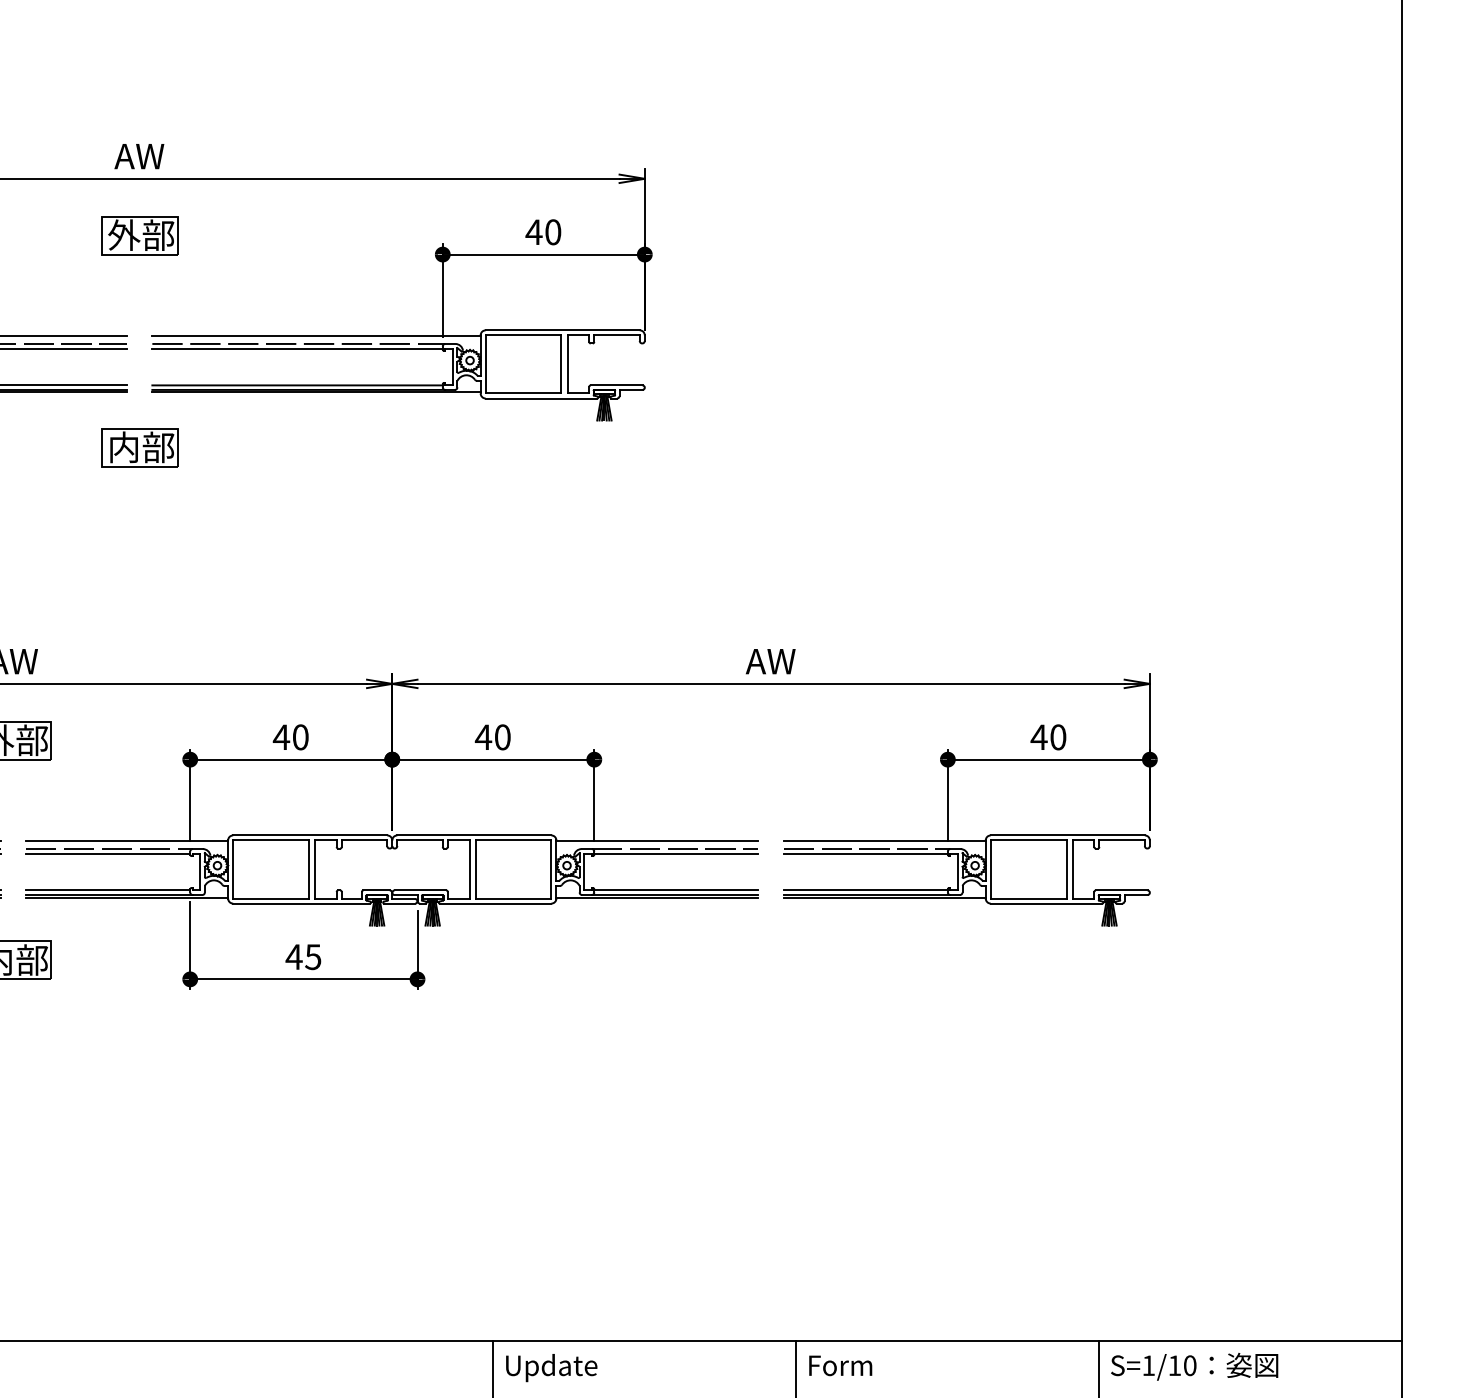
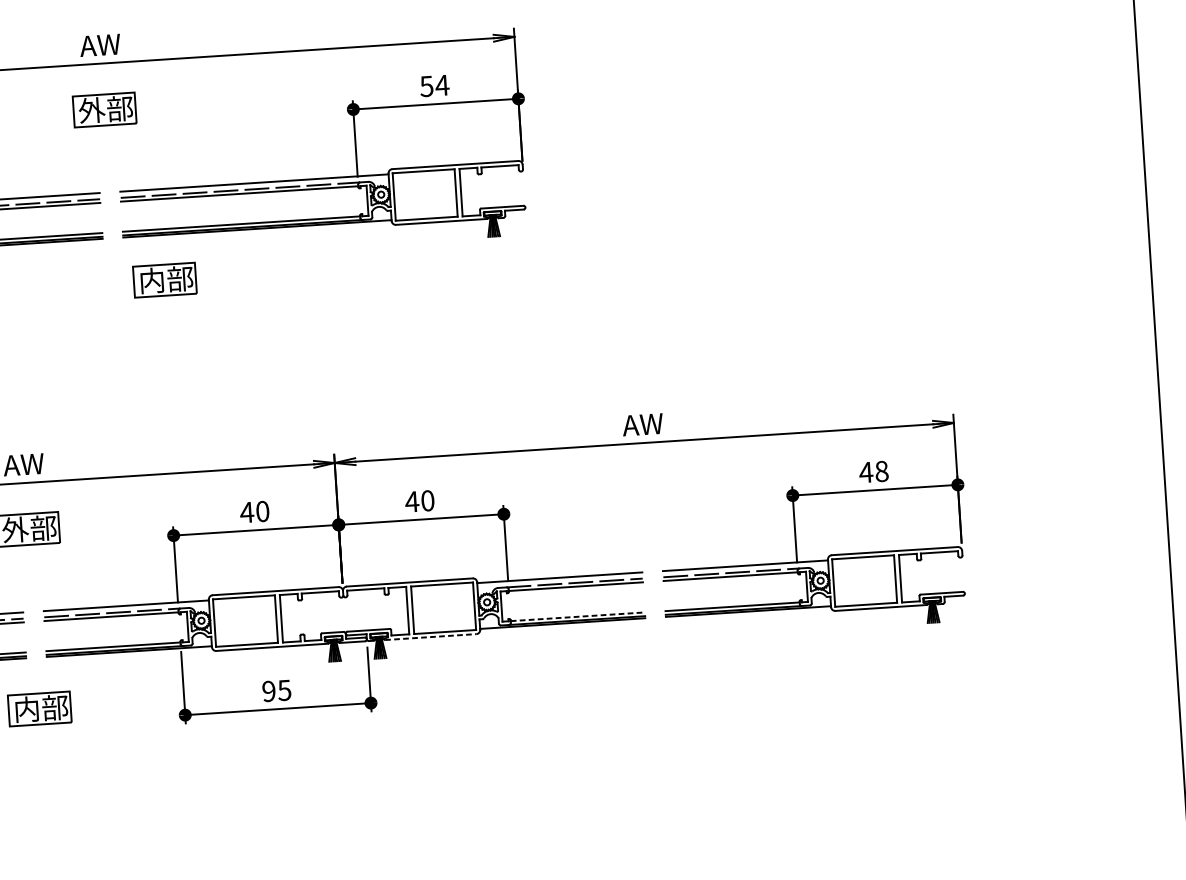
text: (543, 232) -> (434, 86), 40 -> 54
part: (139, 447) -> (164, 280), moved
text: (1058, 737) -> (882, 471), 40 -> 48
line: (676, 890) -> (577, 616), solid -> dashed
line: (495, 903) -> (430, 637), solid -> dashed
text: (293, 957) -> (268, 691), 45 -> 95

